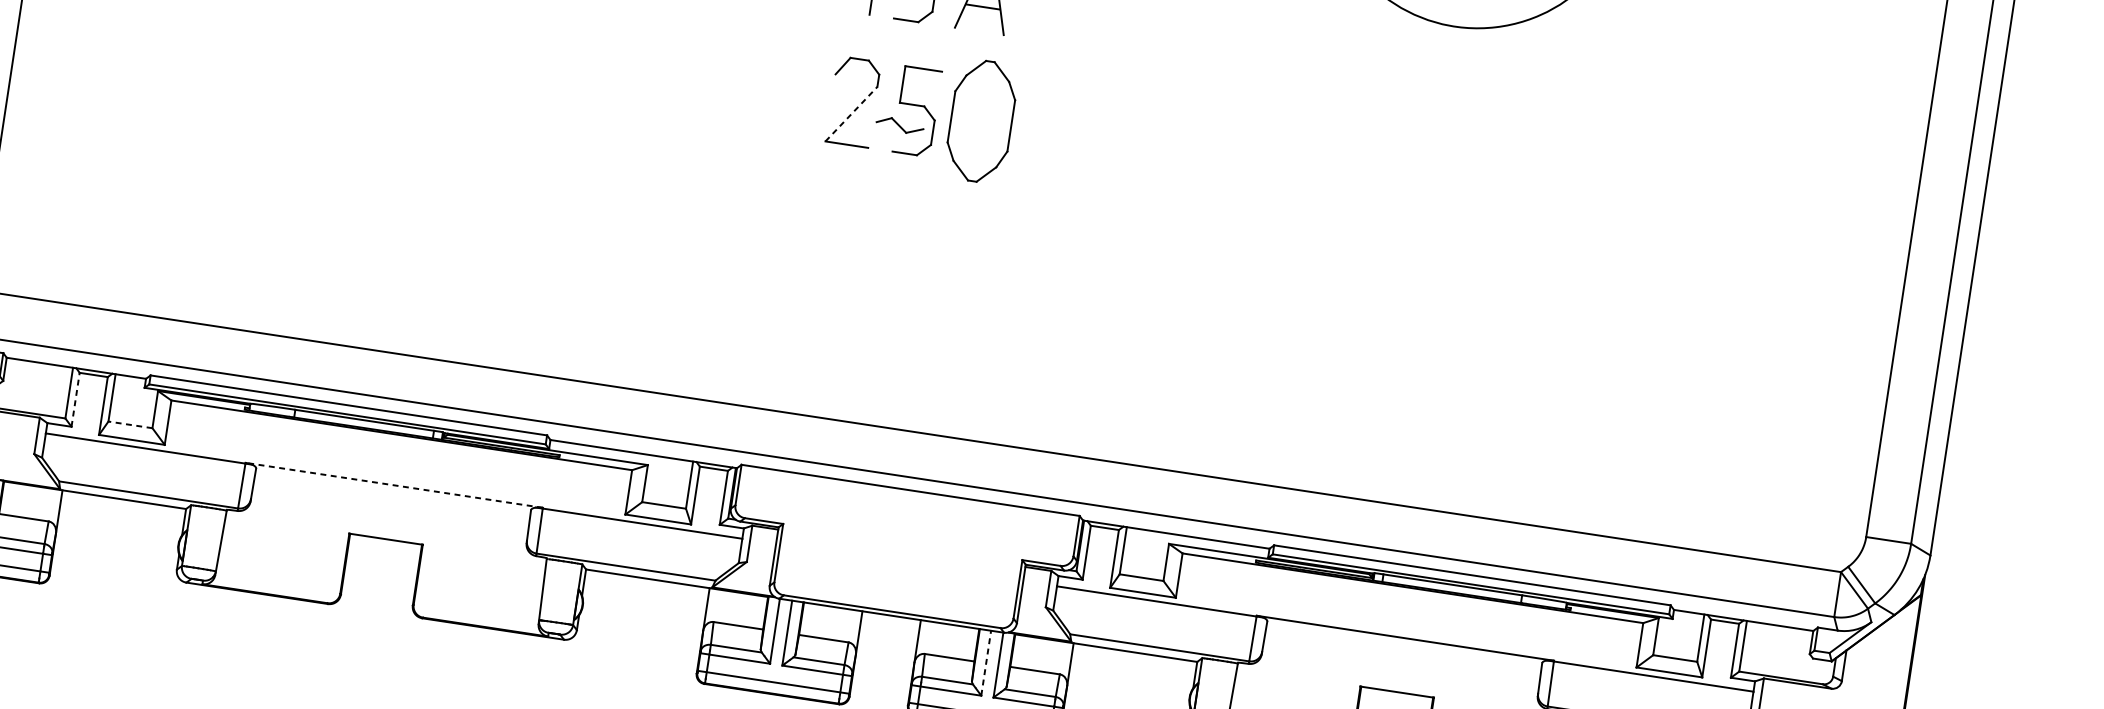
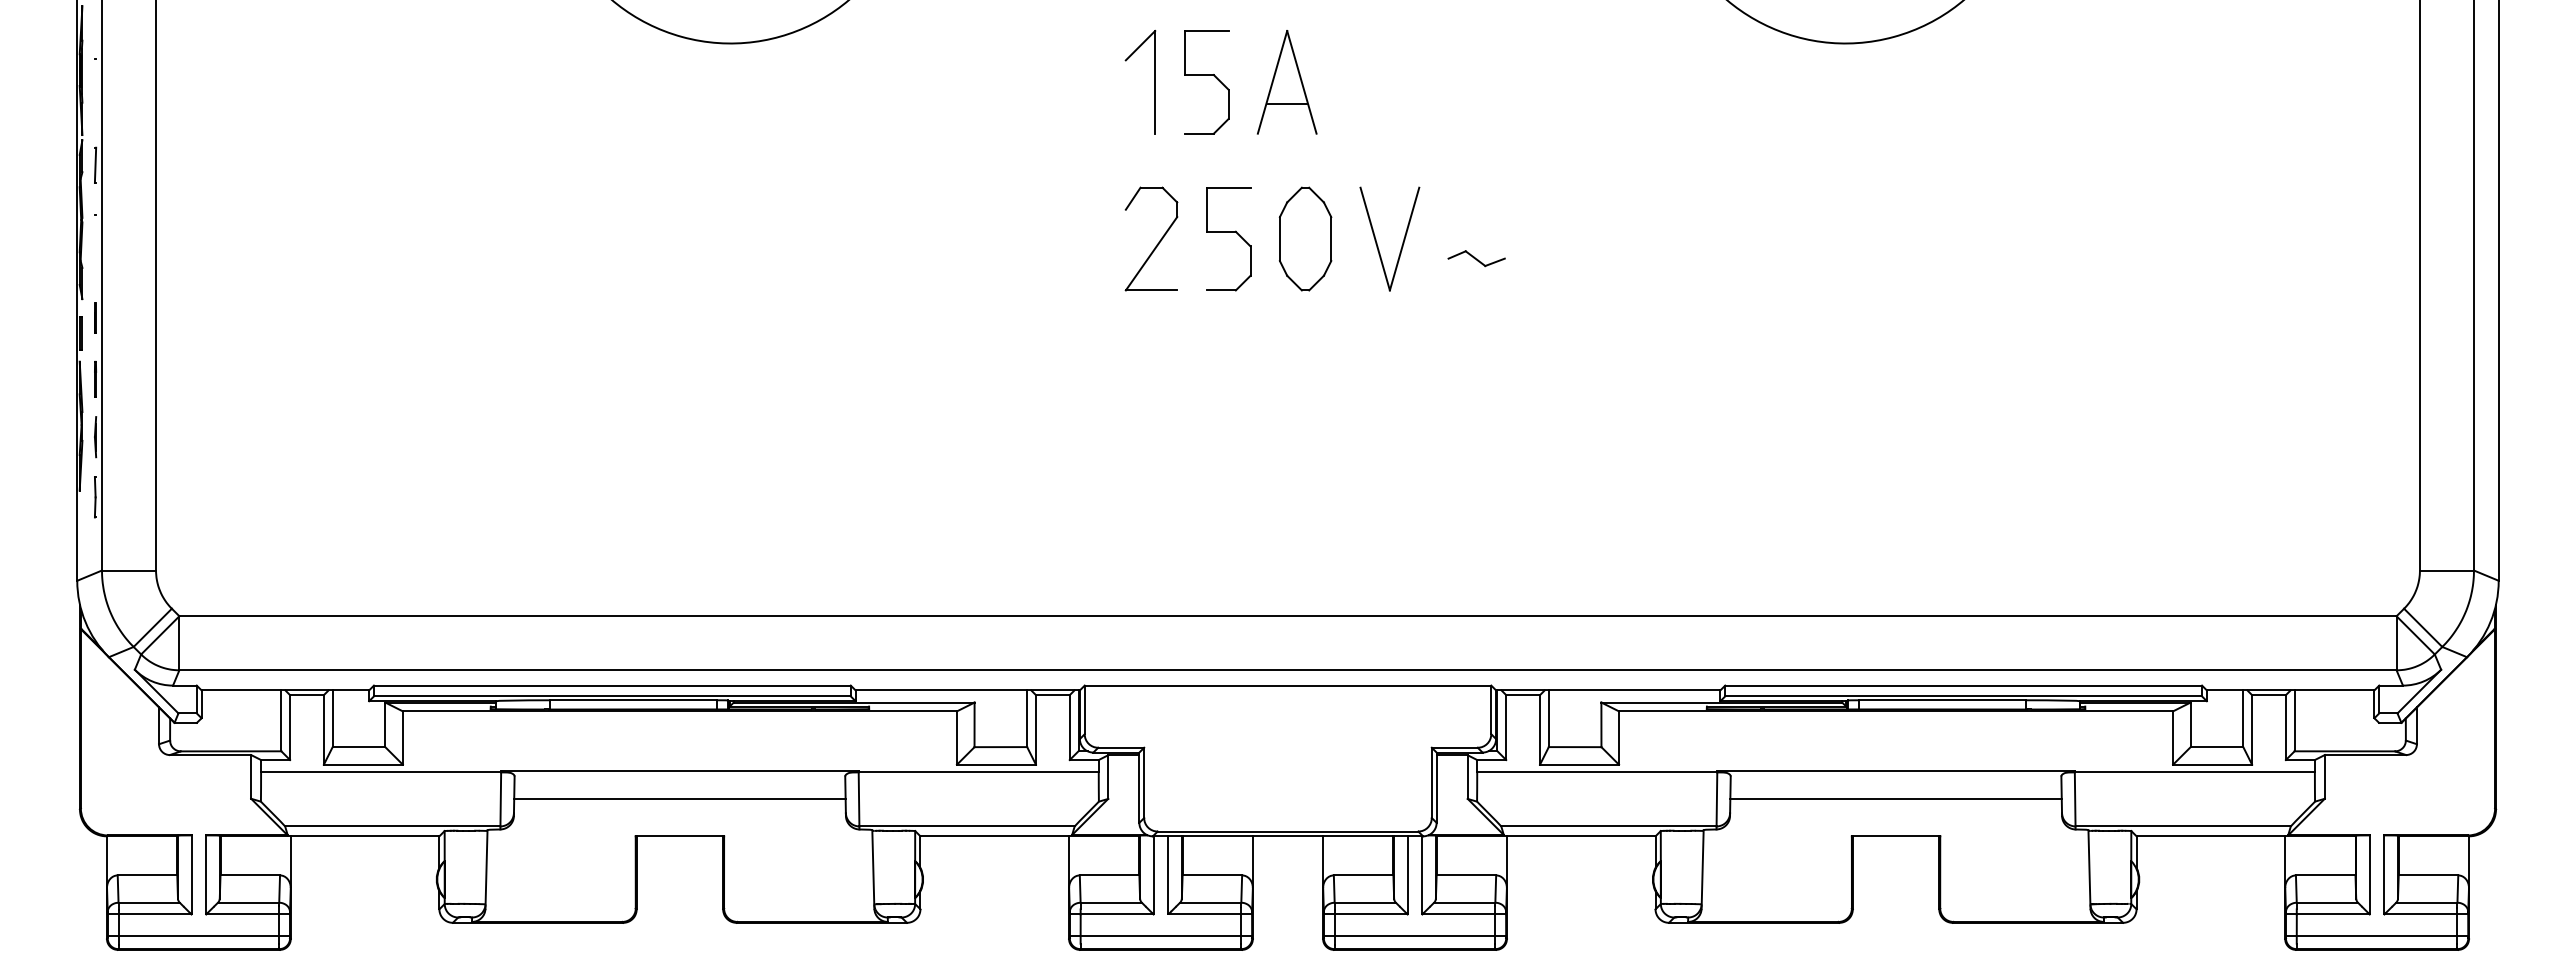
line: (851, 113) -> (1151, 253), dashed -> solid
part: (981, 120) -> (1305, 238), size x0.71
part: (899, 125) -> (1476, 258), moved
part: (1040, 133) -> (1377, 242), added
line: (75, 399) -> (290, 727), dashed -> solid
line: (129, 424) -> (358, 747), dashed -> solid
line: (393, 485) -> (679, 771), dashed -> solid
line: (390, 507) -> (679, 798), added
line: (1401, 660) -> (1895, 798), added
line: (986, 662) -> (1407, 874), dashed -> solid

